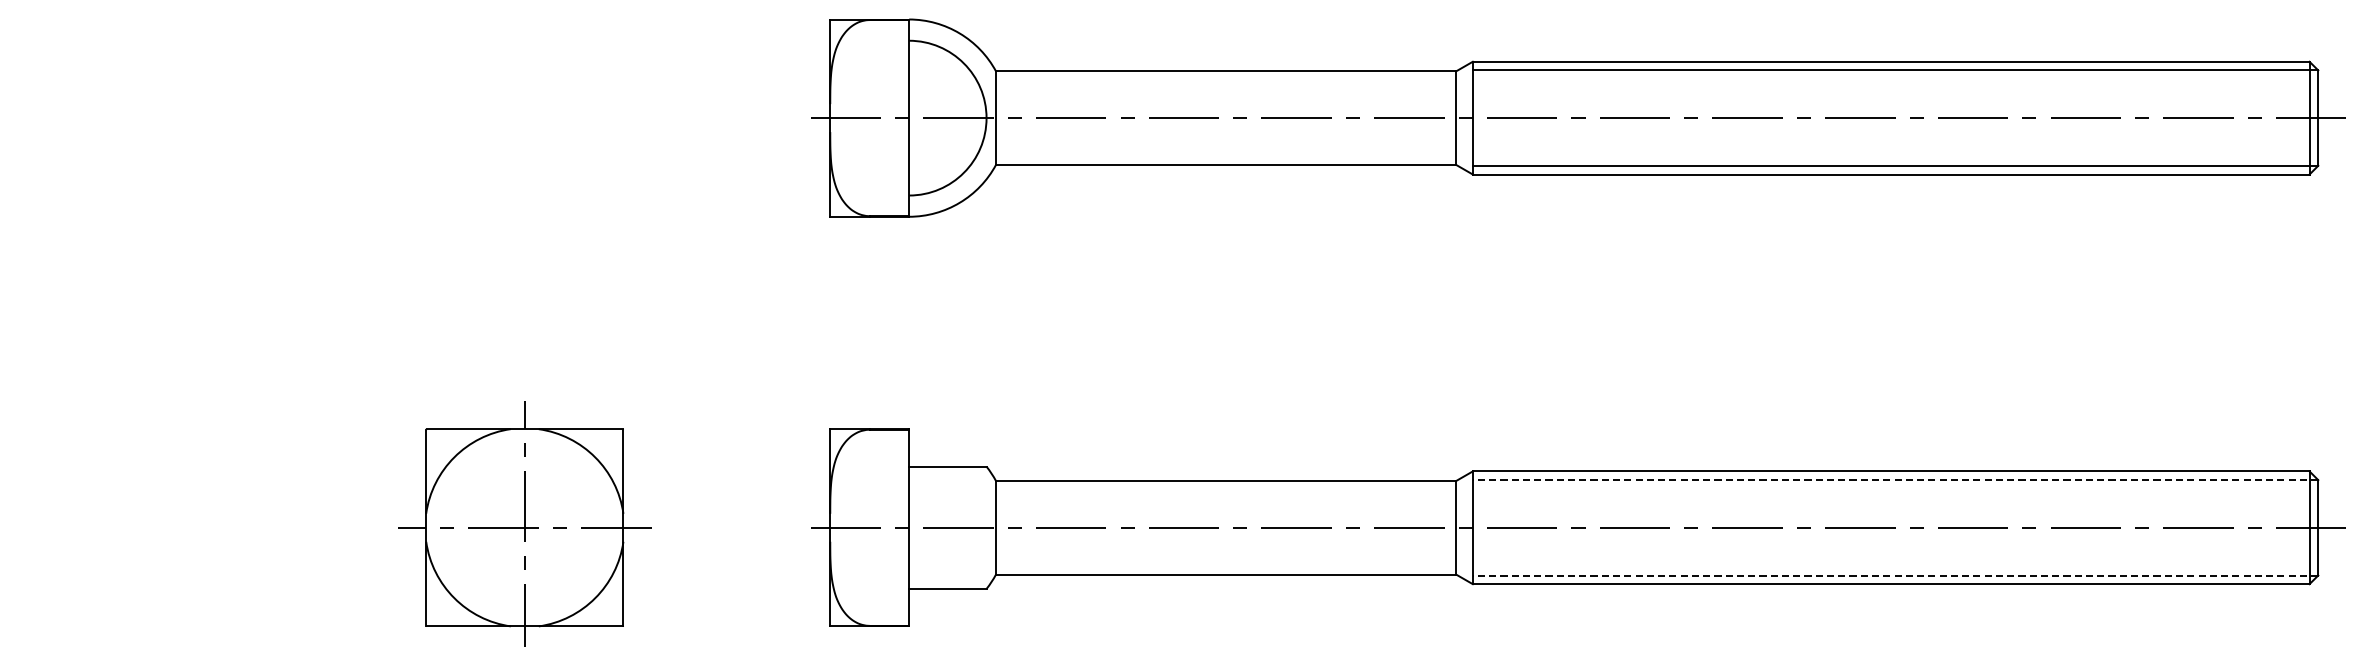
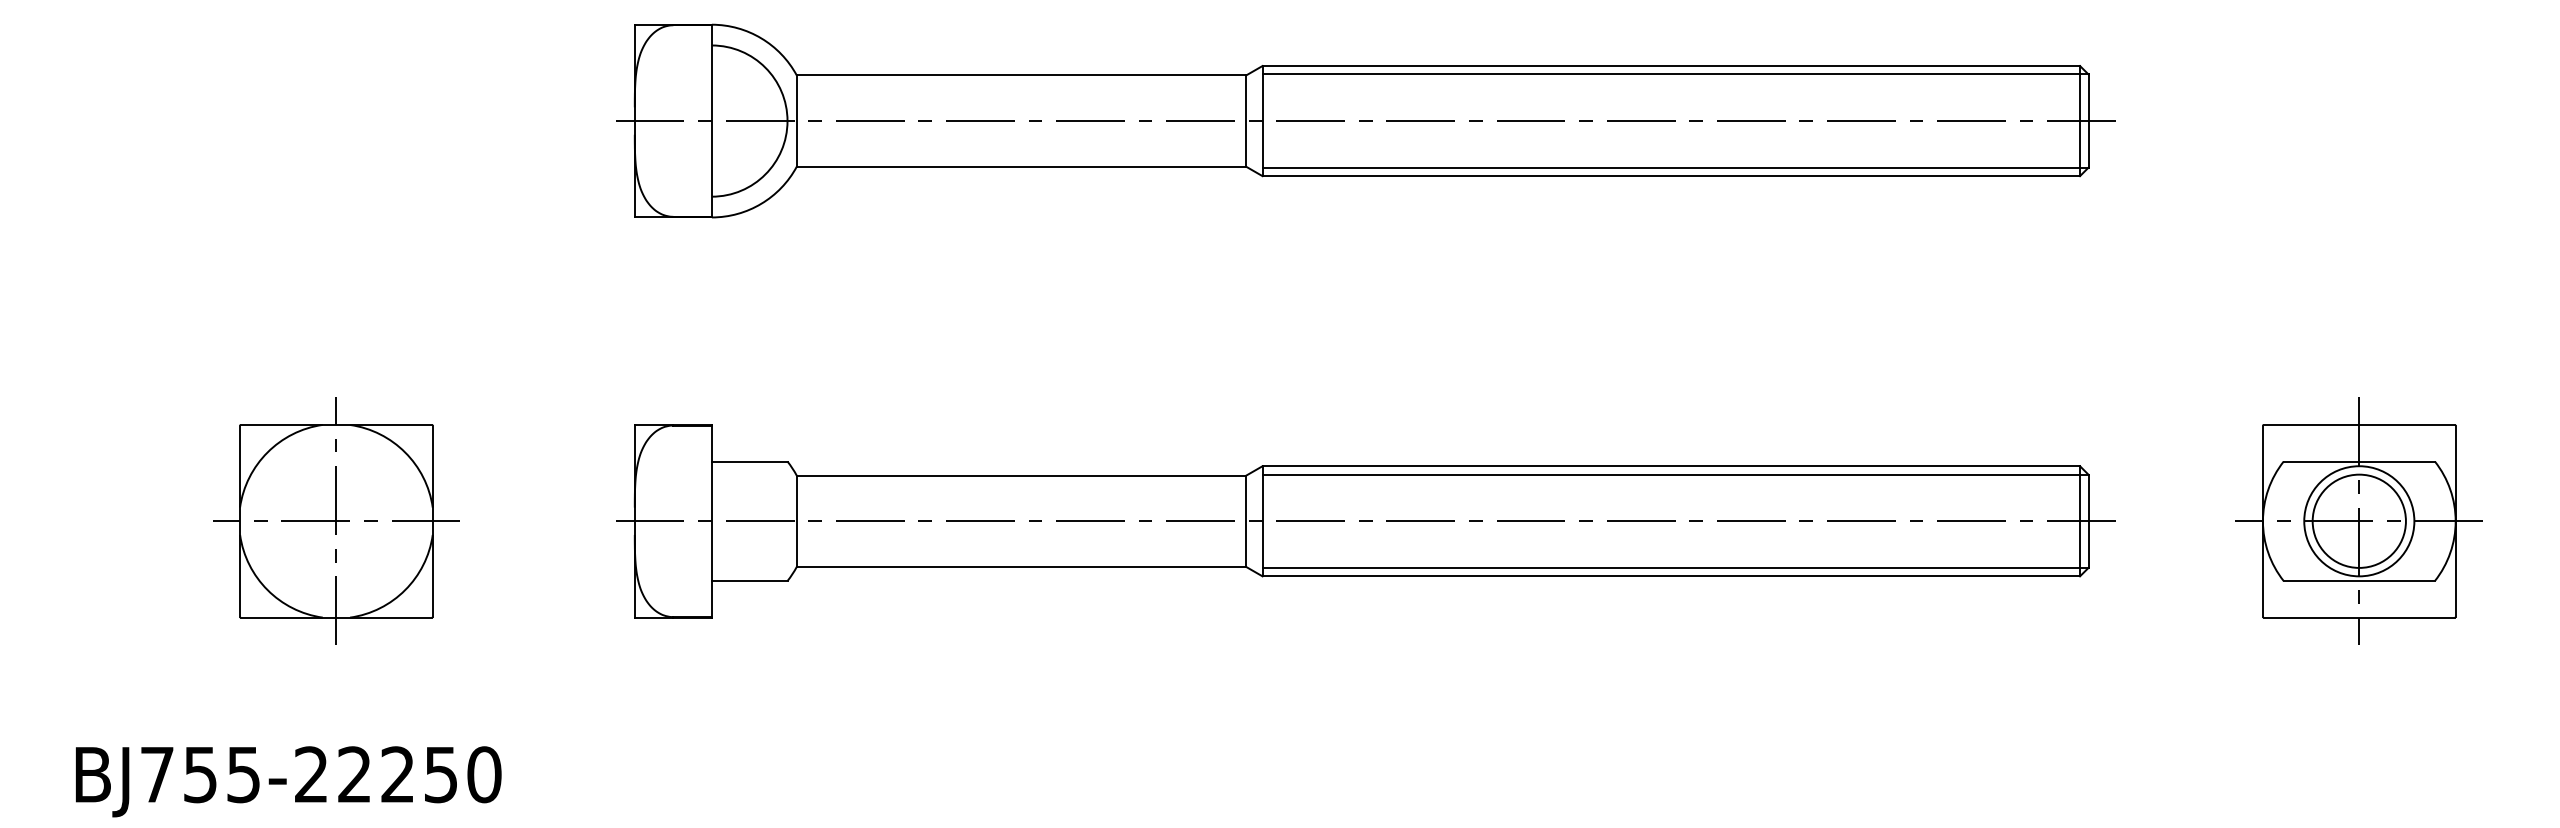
line: (1895, 479) -> (1675, 474), dashed -> solid
line: (1895, 575) -> (1675, 567), dashed -> solid

